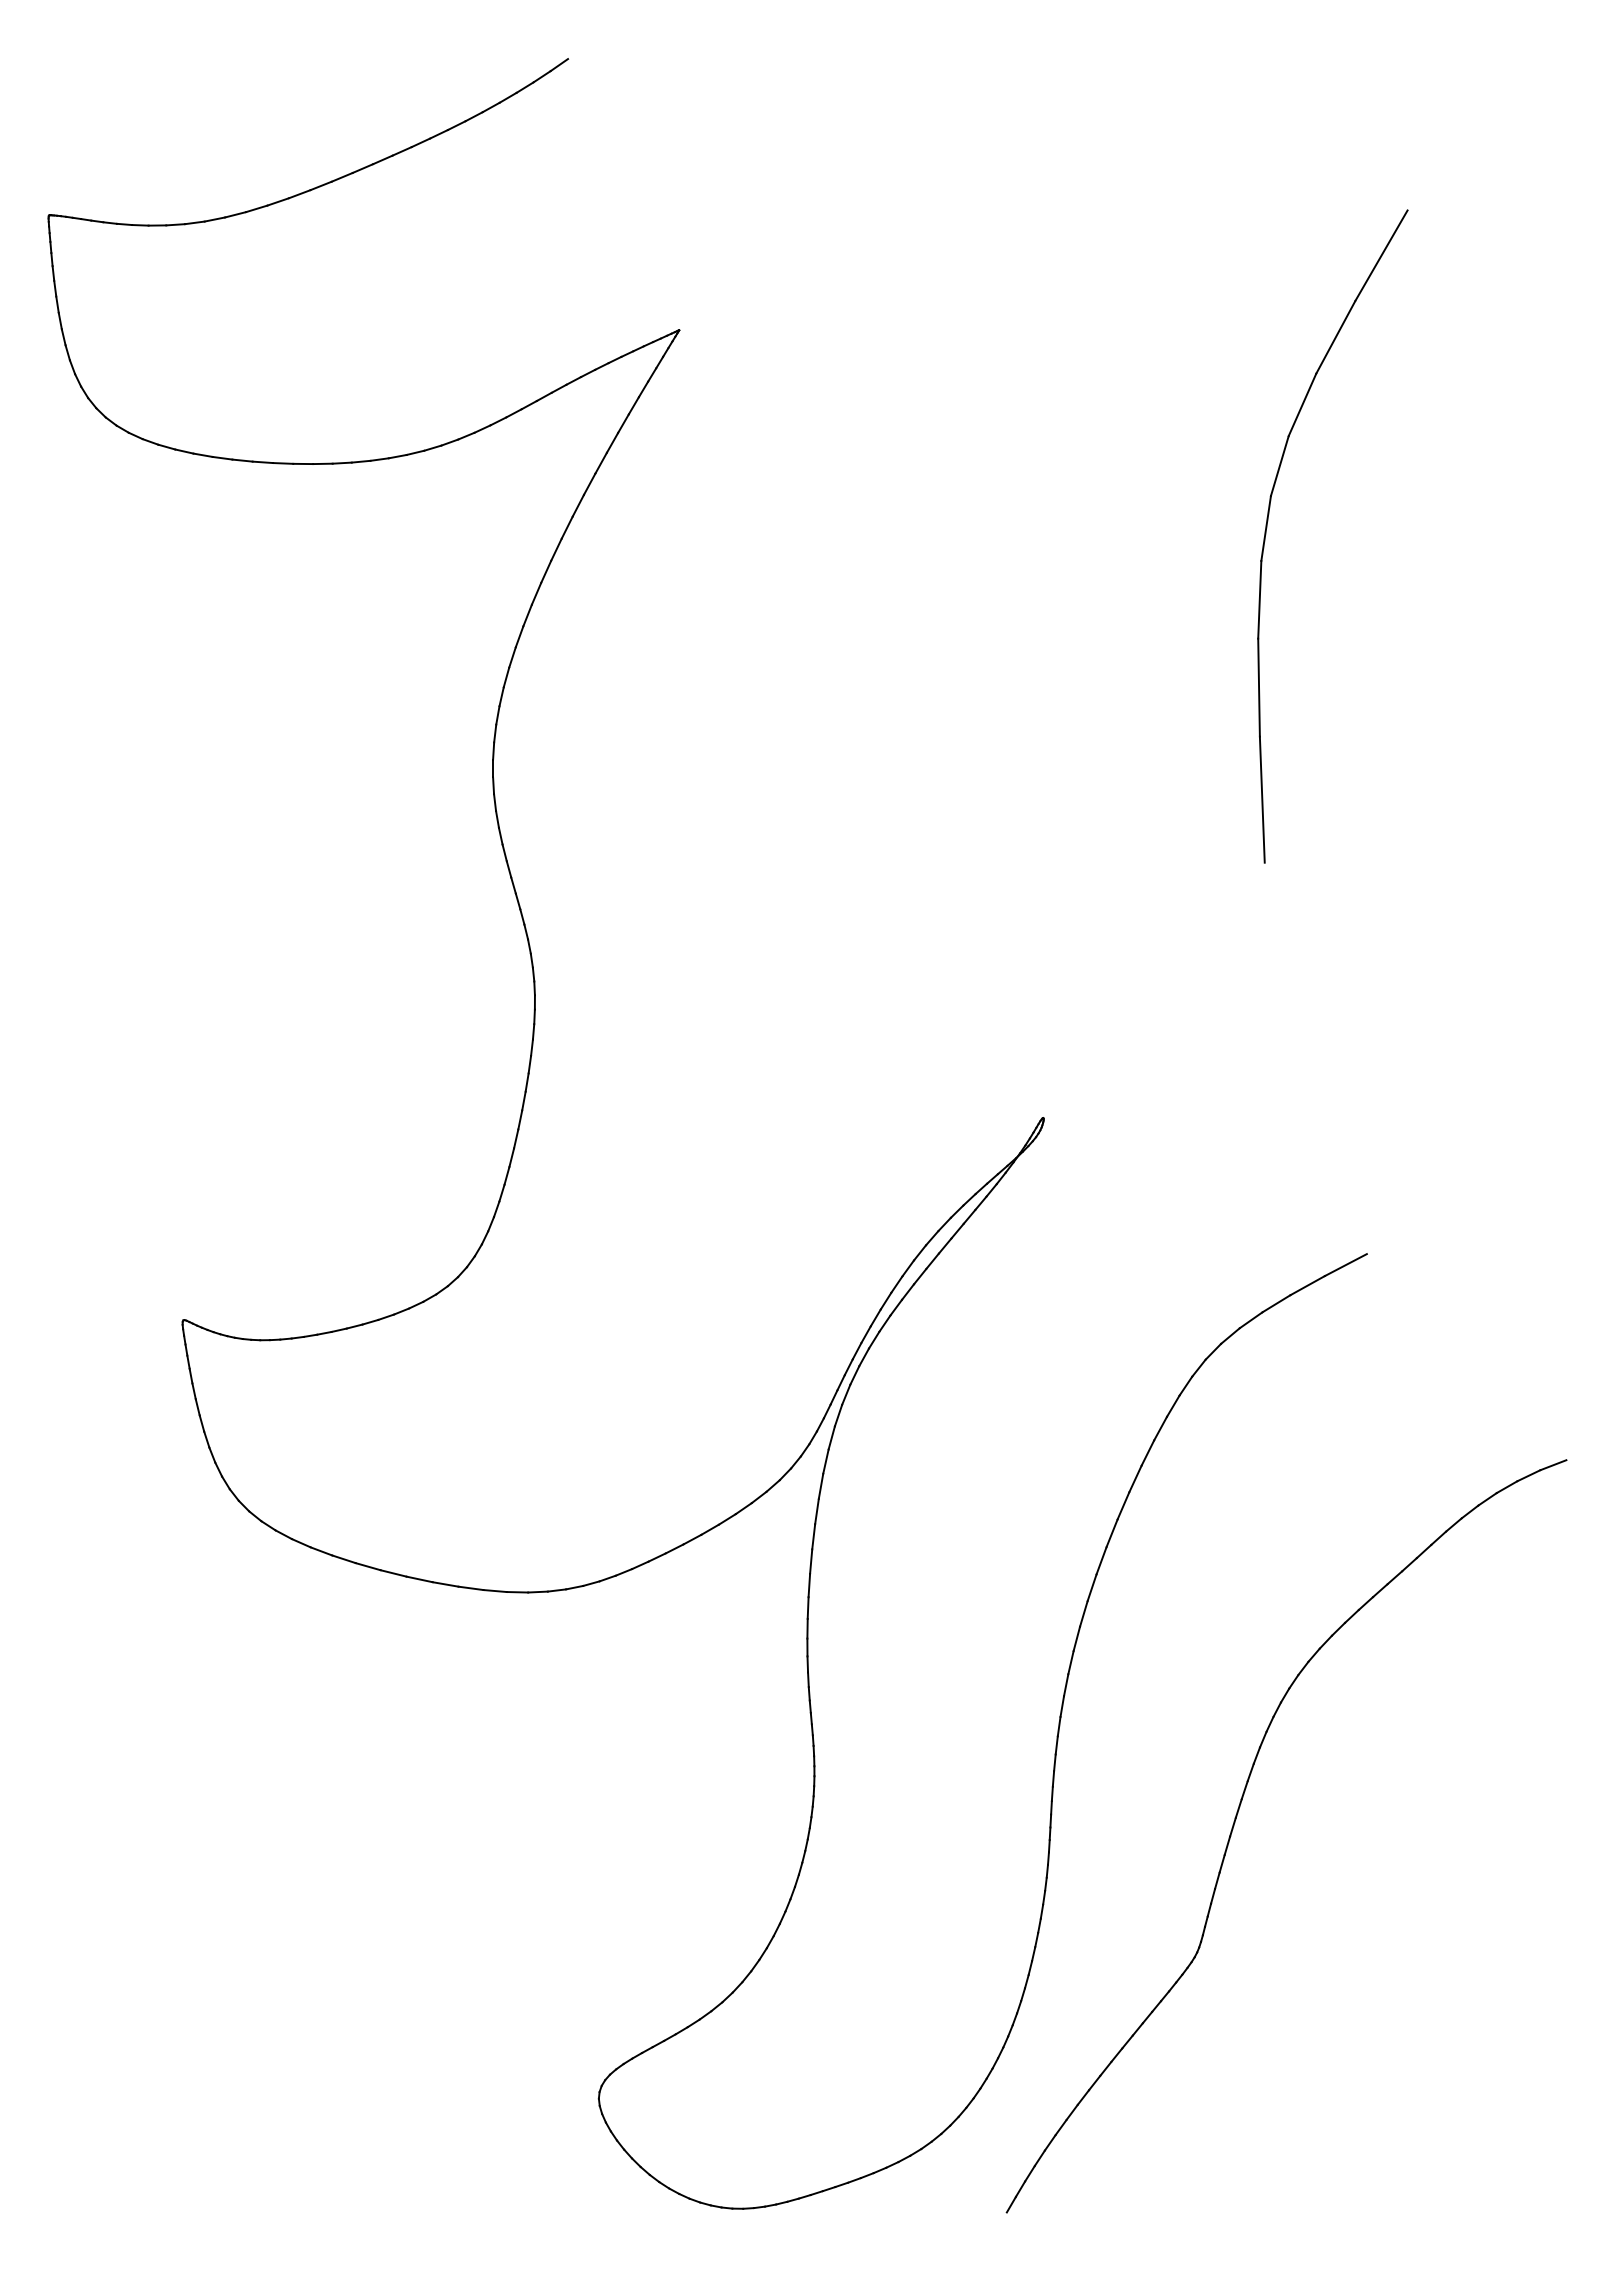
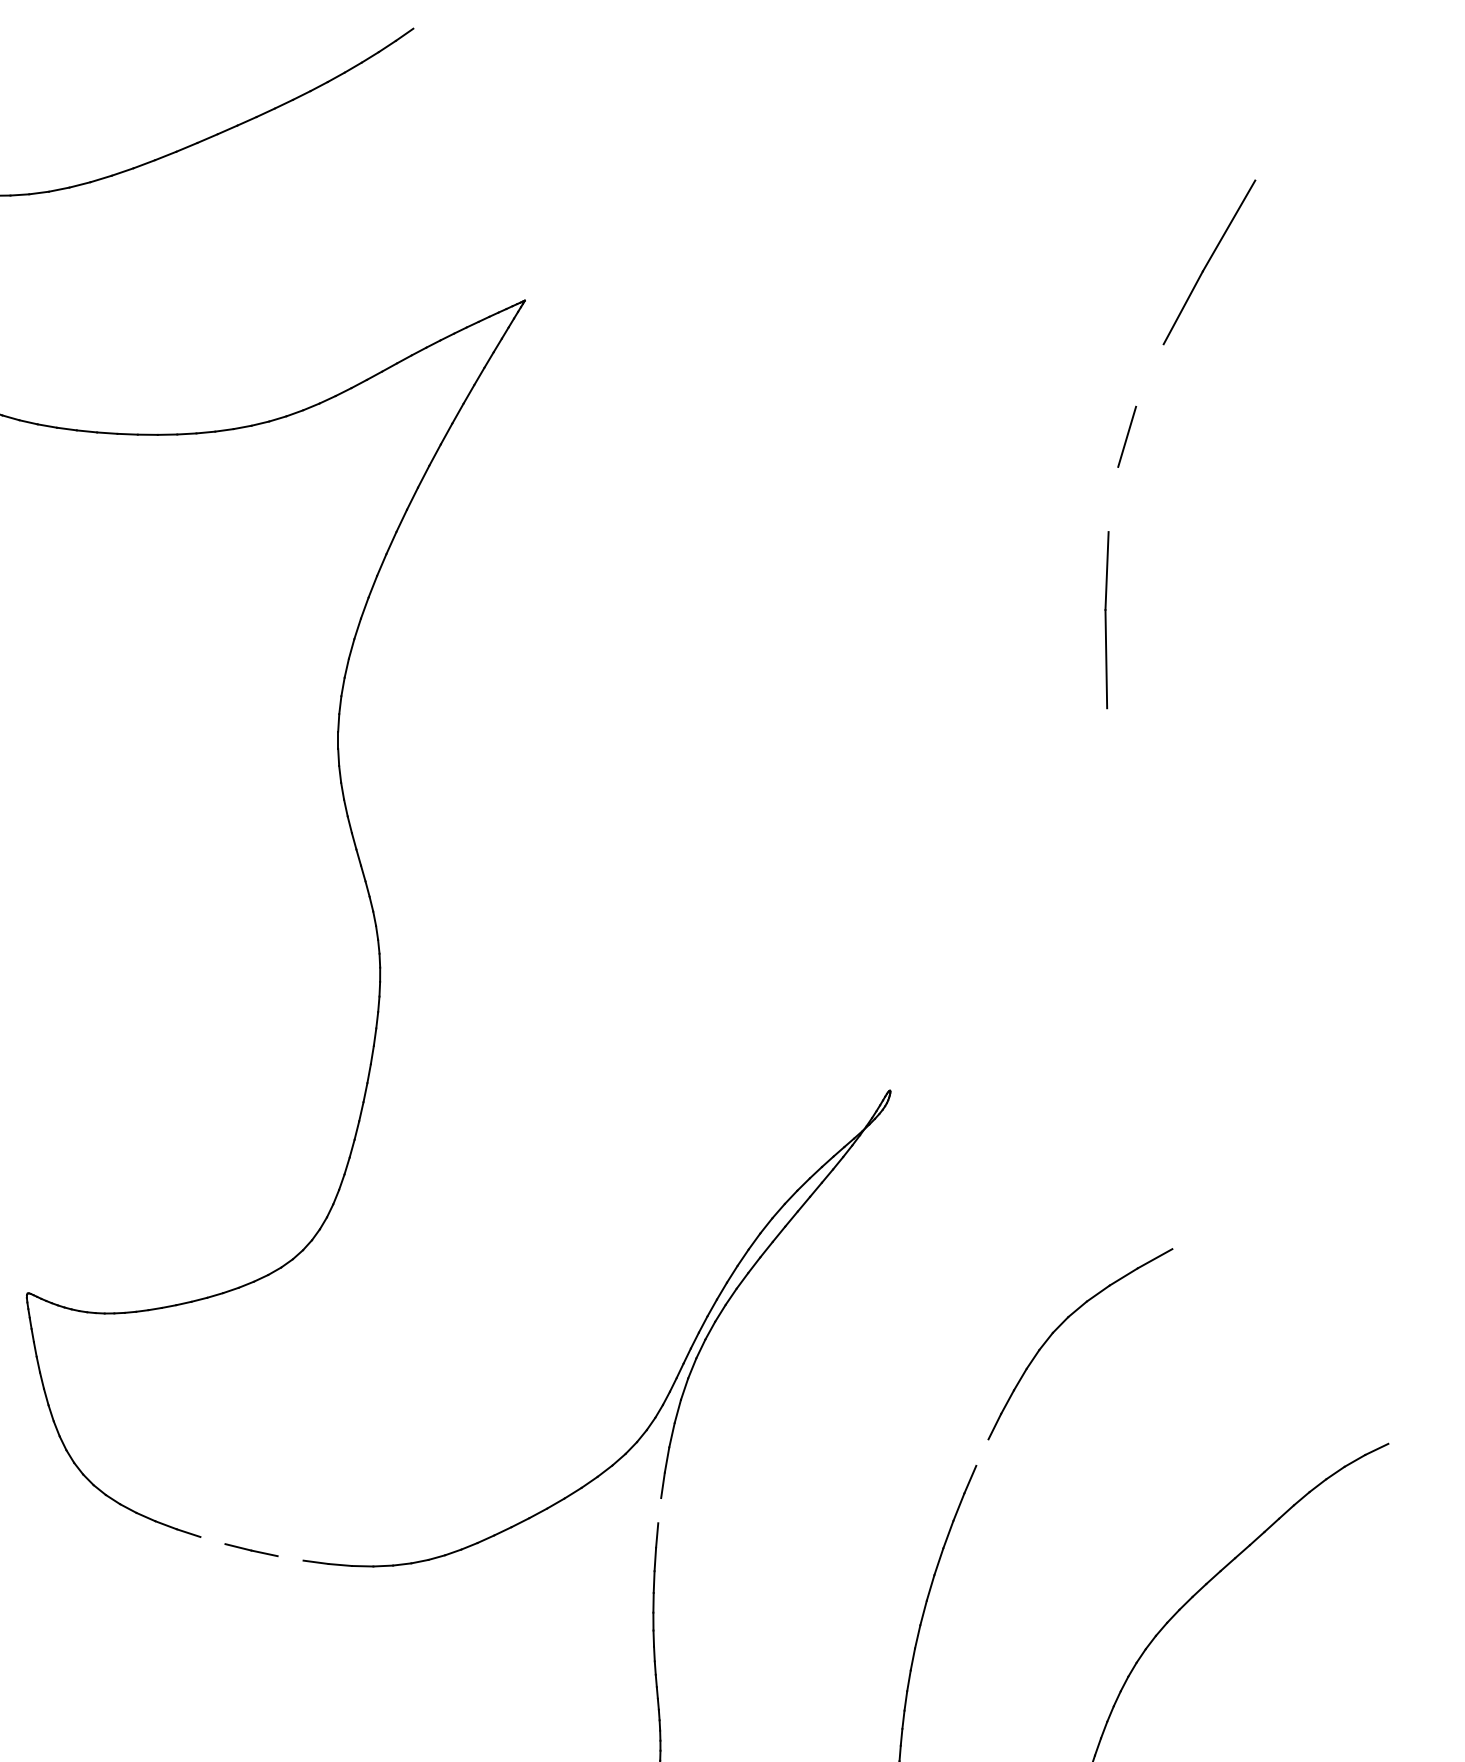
line: (1302, 404) -> (1149, 375), removed
line: (1265, 528) -> (1112, 499), removed
line: (1261, 799) -> (1108, 771), removed
line: (1345, 1265) -> (1193, 1238), removed
line: (1553, 1465) -> (1401, 1439), removed
line: (1135, 1478) -> (982, 1452), removed
line: (813, 1536) -> (659, 1510), removed
line: (367, 1566) -> (212, 1540), removed
line: (445, 1584) -> (290, 1558), removed

